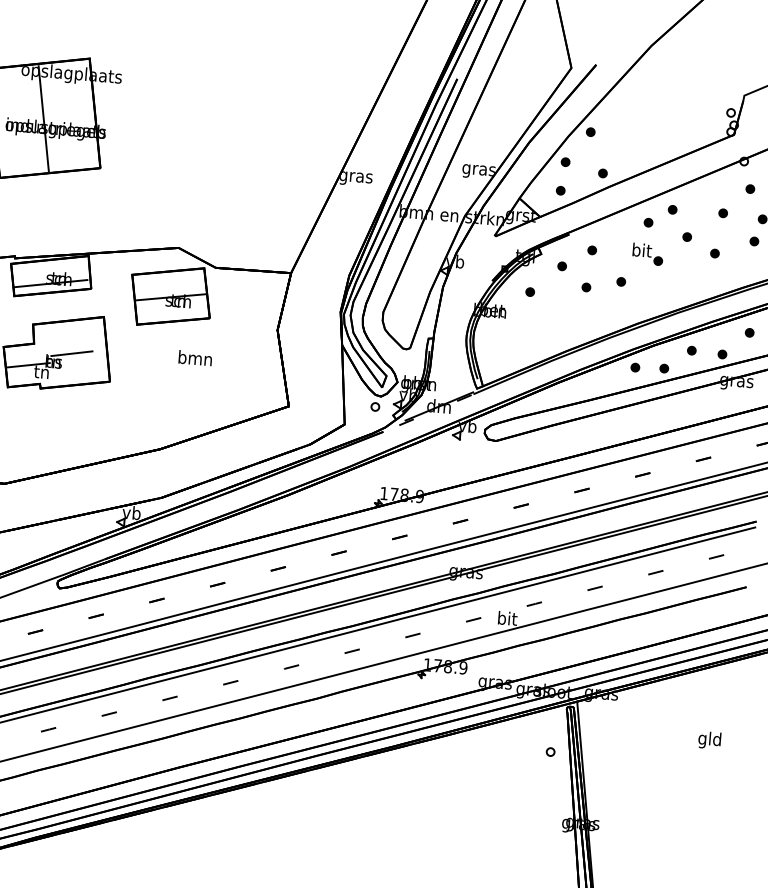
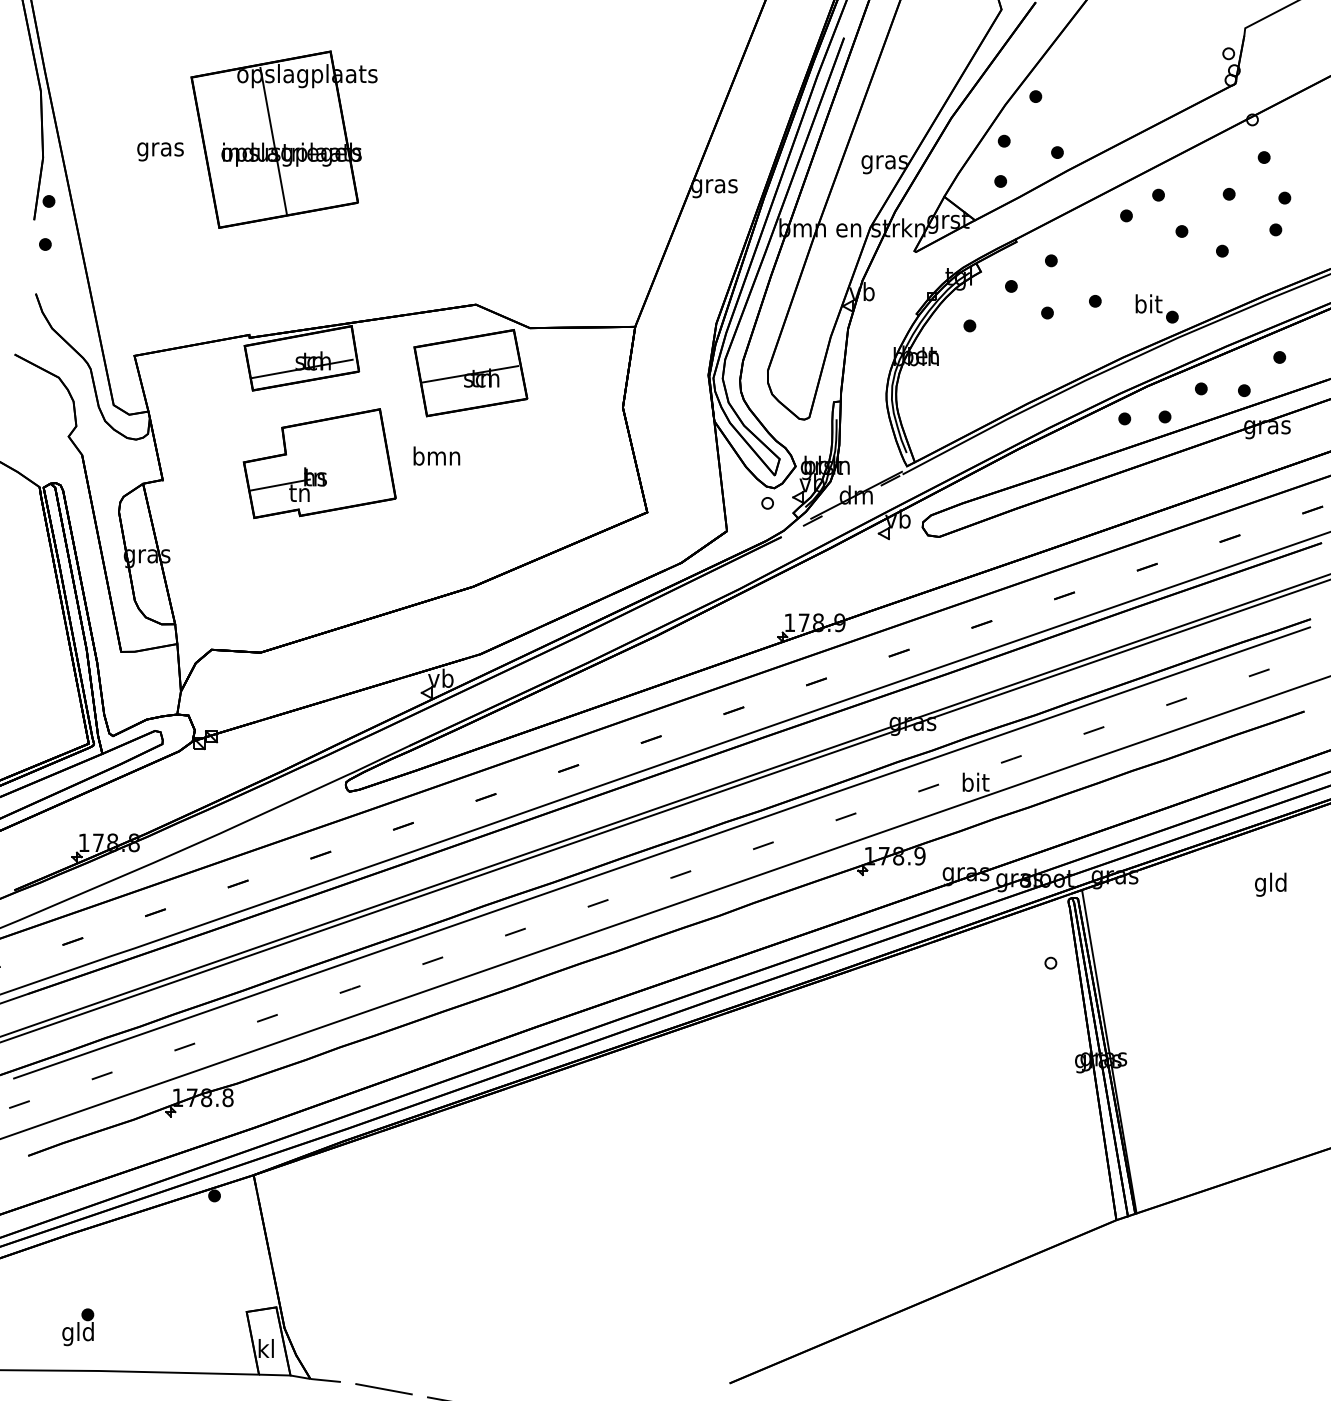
part: (647, 253) -> (1156, 308), moved
line: (71, 353) -> (339, 463), removed
text: (195, 357) -> (436, 455), moved
text: (709, 740) -> (1270, 884), moved

